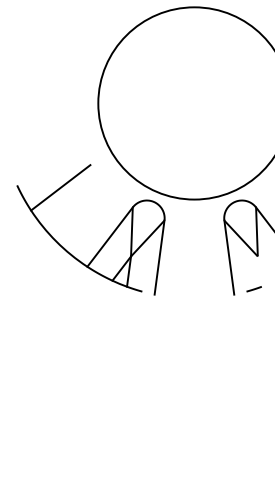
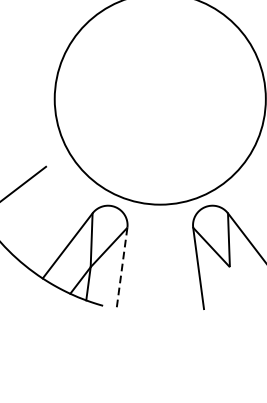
line: (159, 258) -> (121, 269), solid -> dashed
line: (253, 289) -> (225, 303), removed

